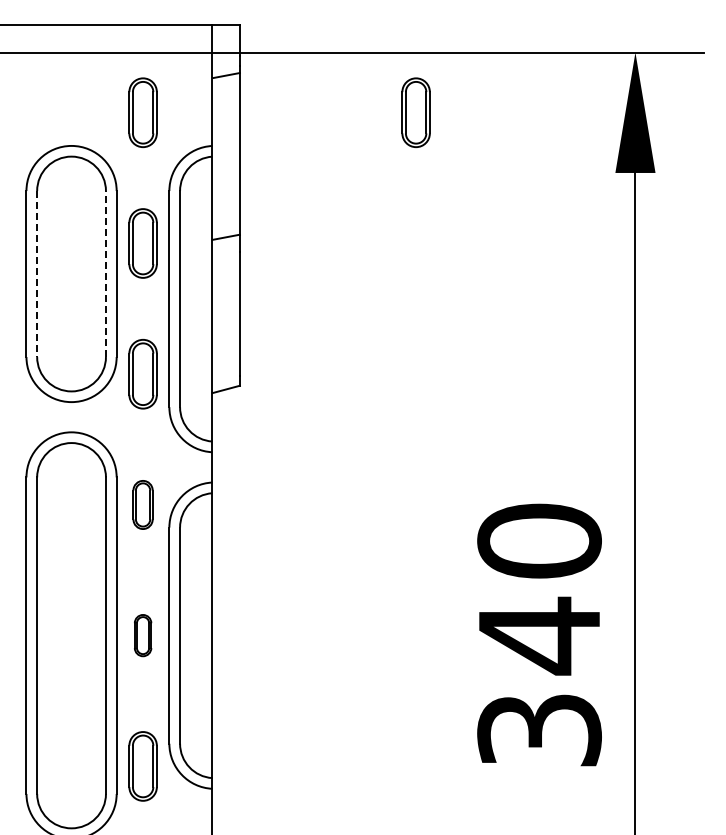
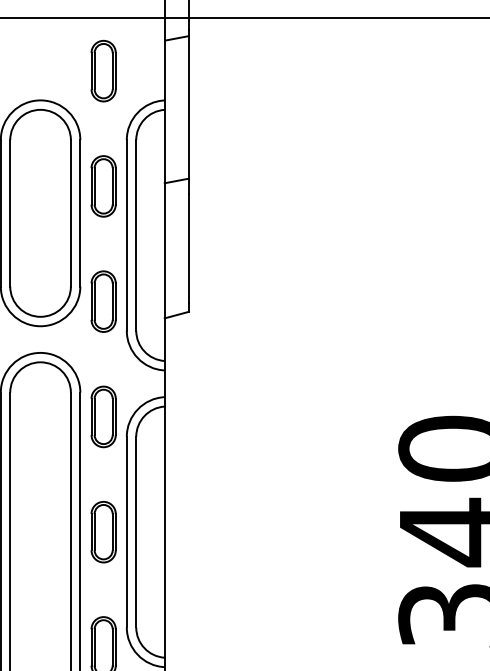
part: (415, 112) -> (343, 70), removed
line: (37, 274) -> (10, 213), dashed -> solid
line: (105, 274) -> (70, 213), dashed -> solid
part: (142, 504) -> (103, 416), size x1.43
part: (142, 635) -> (103, 531), size x1.67

